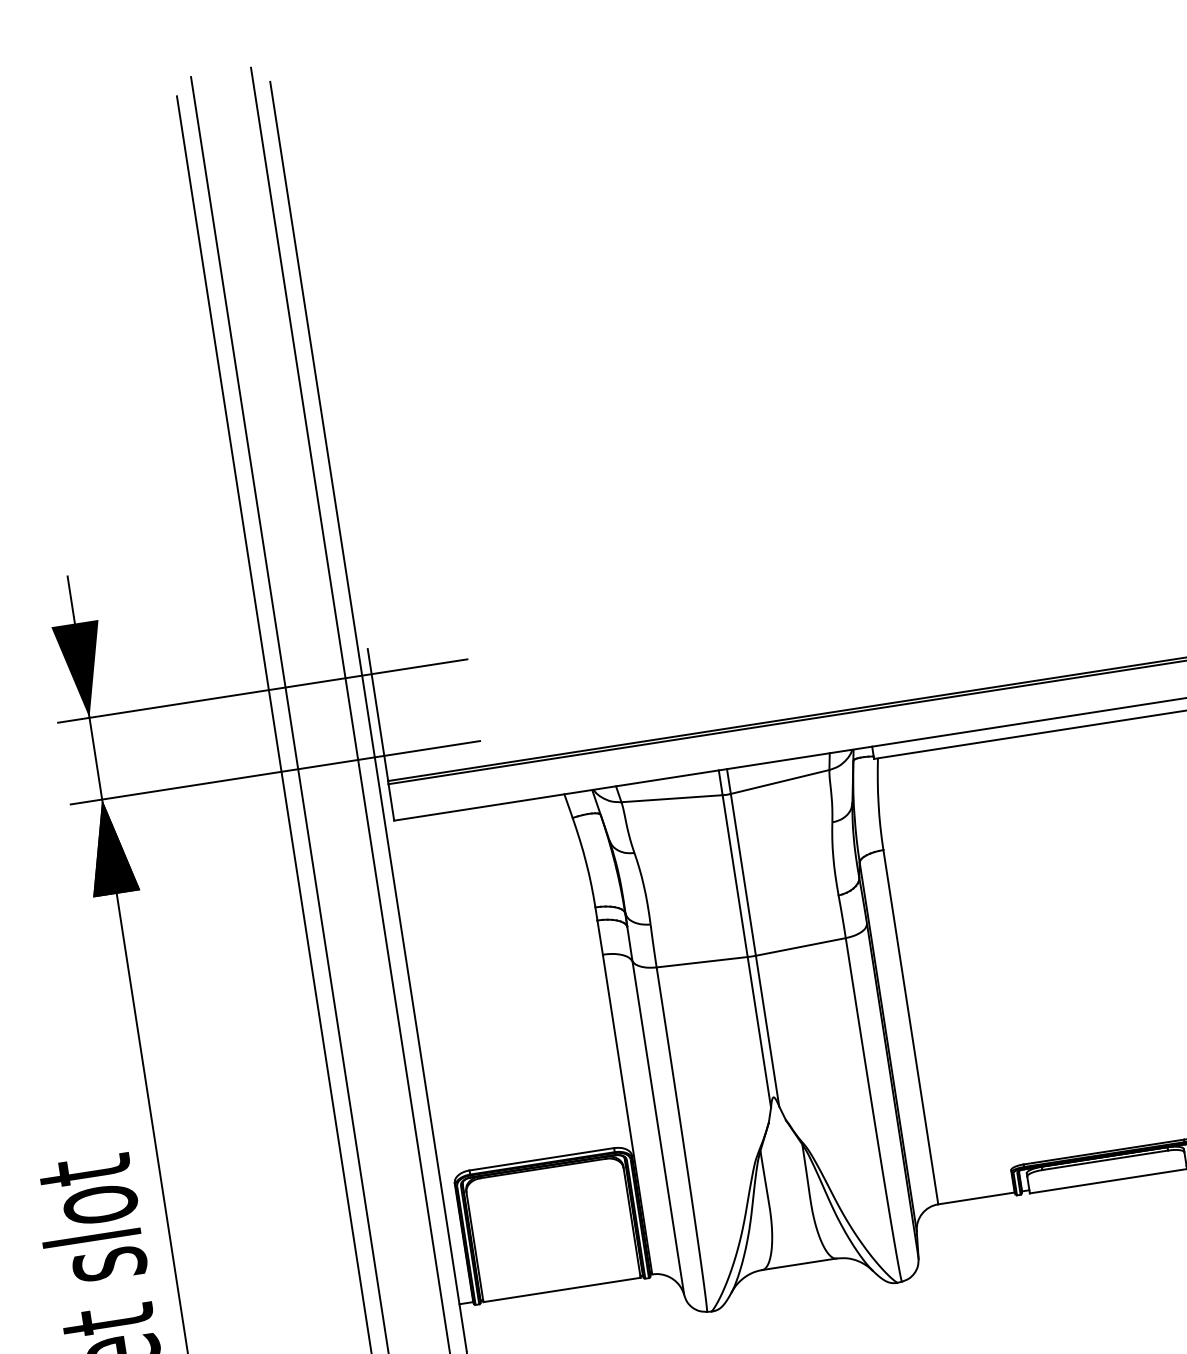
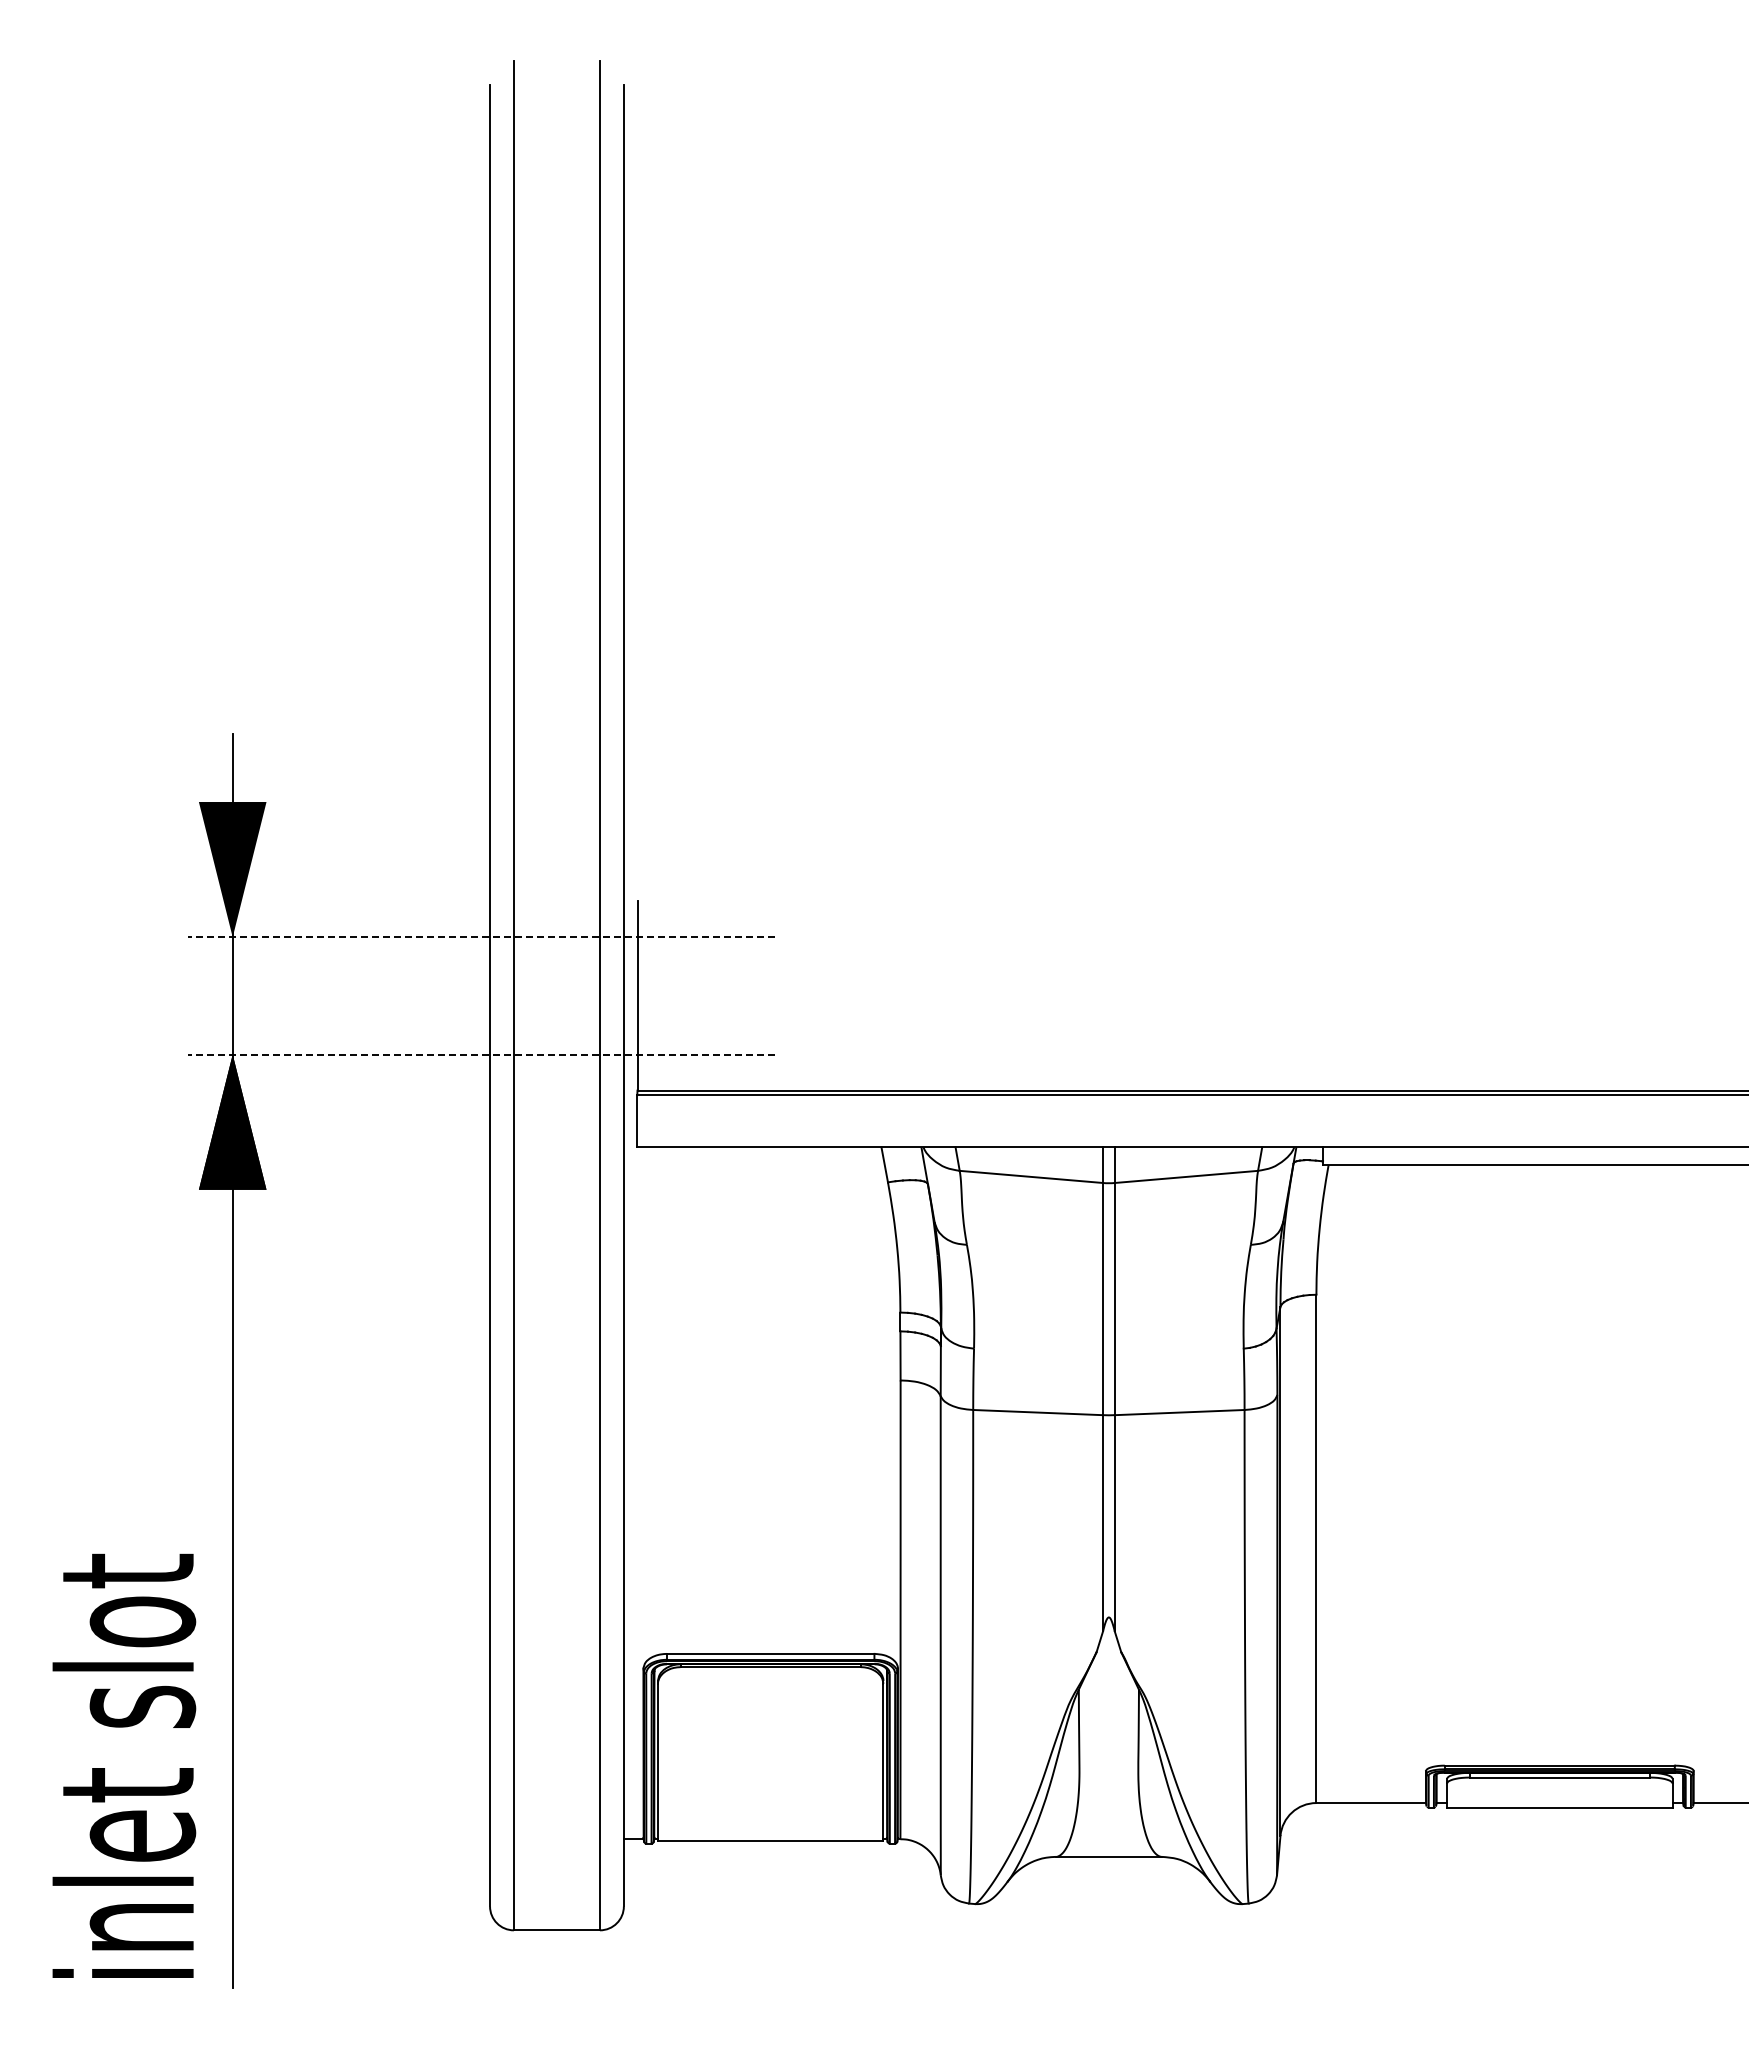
line: (262, 691) -> (481, 937), solid -> dashed
line: (275, 772) -> (481, 1054), solid -> dashed

